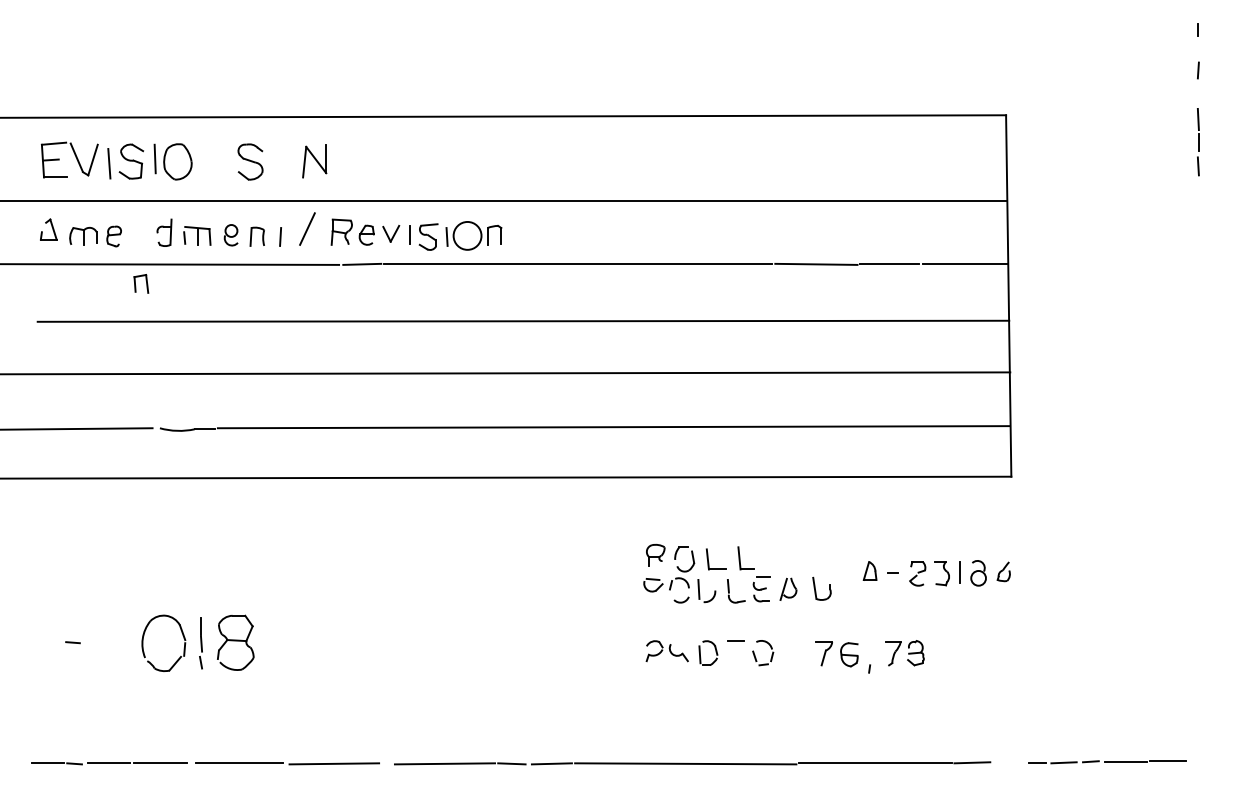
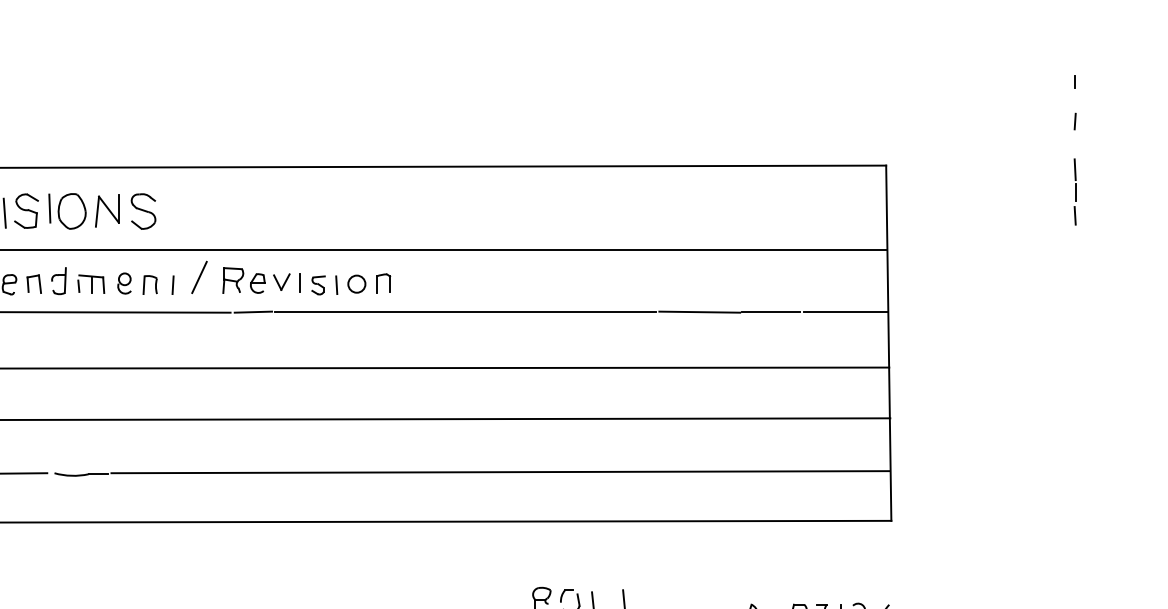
part: (314, 161) -> (107, 211), moved
circle: (467, 235) -> (356, 283), size x0.62
part: (428, 237) -> (318, 285), size x0.71
part: (141, 283) -> (34, 283), moved

